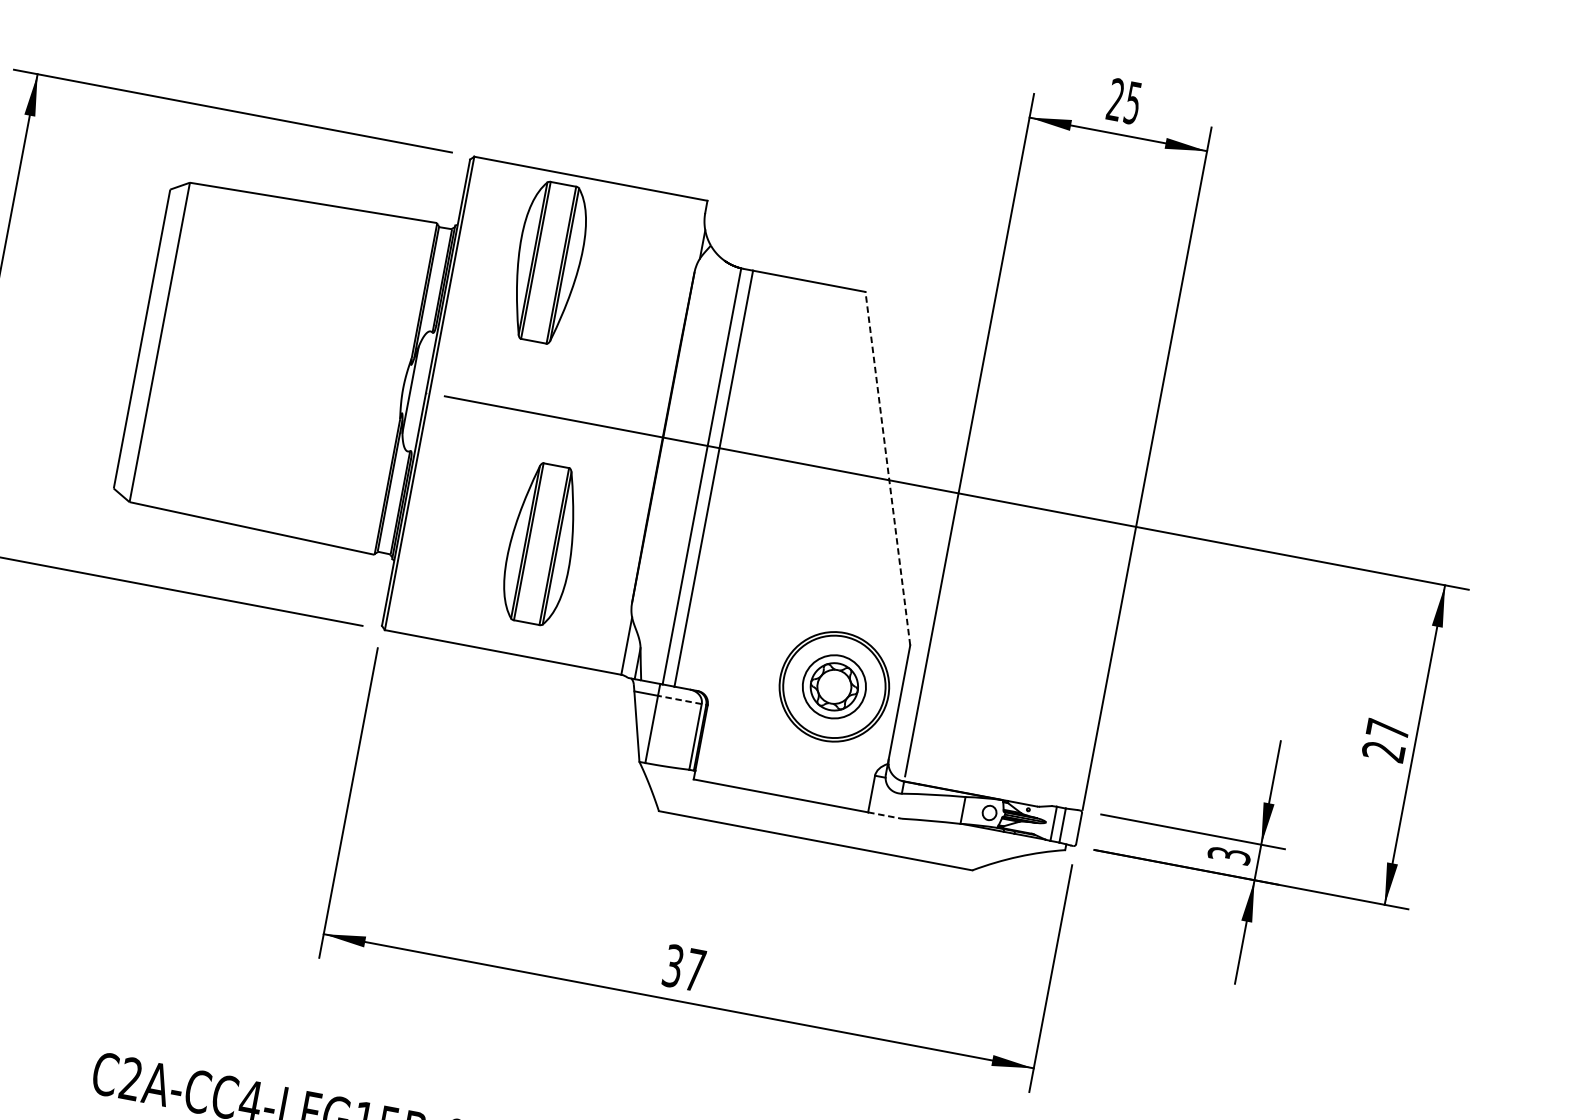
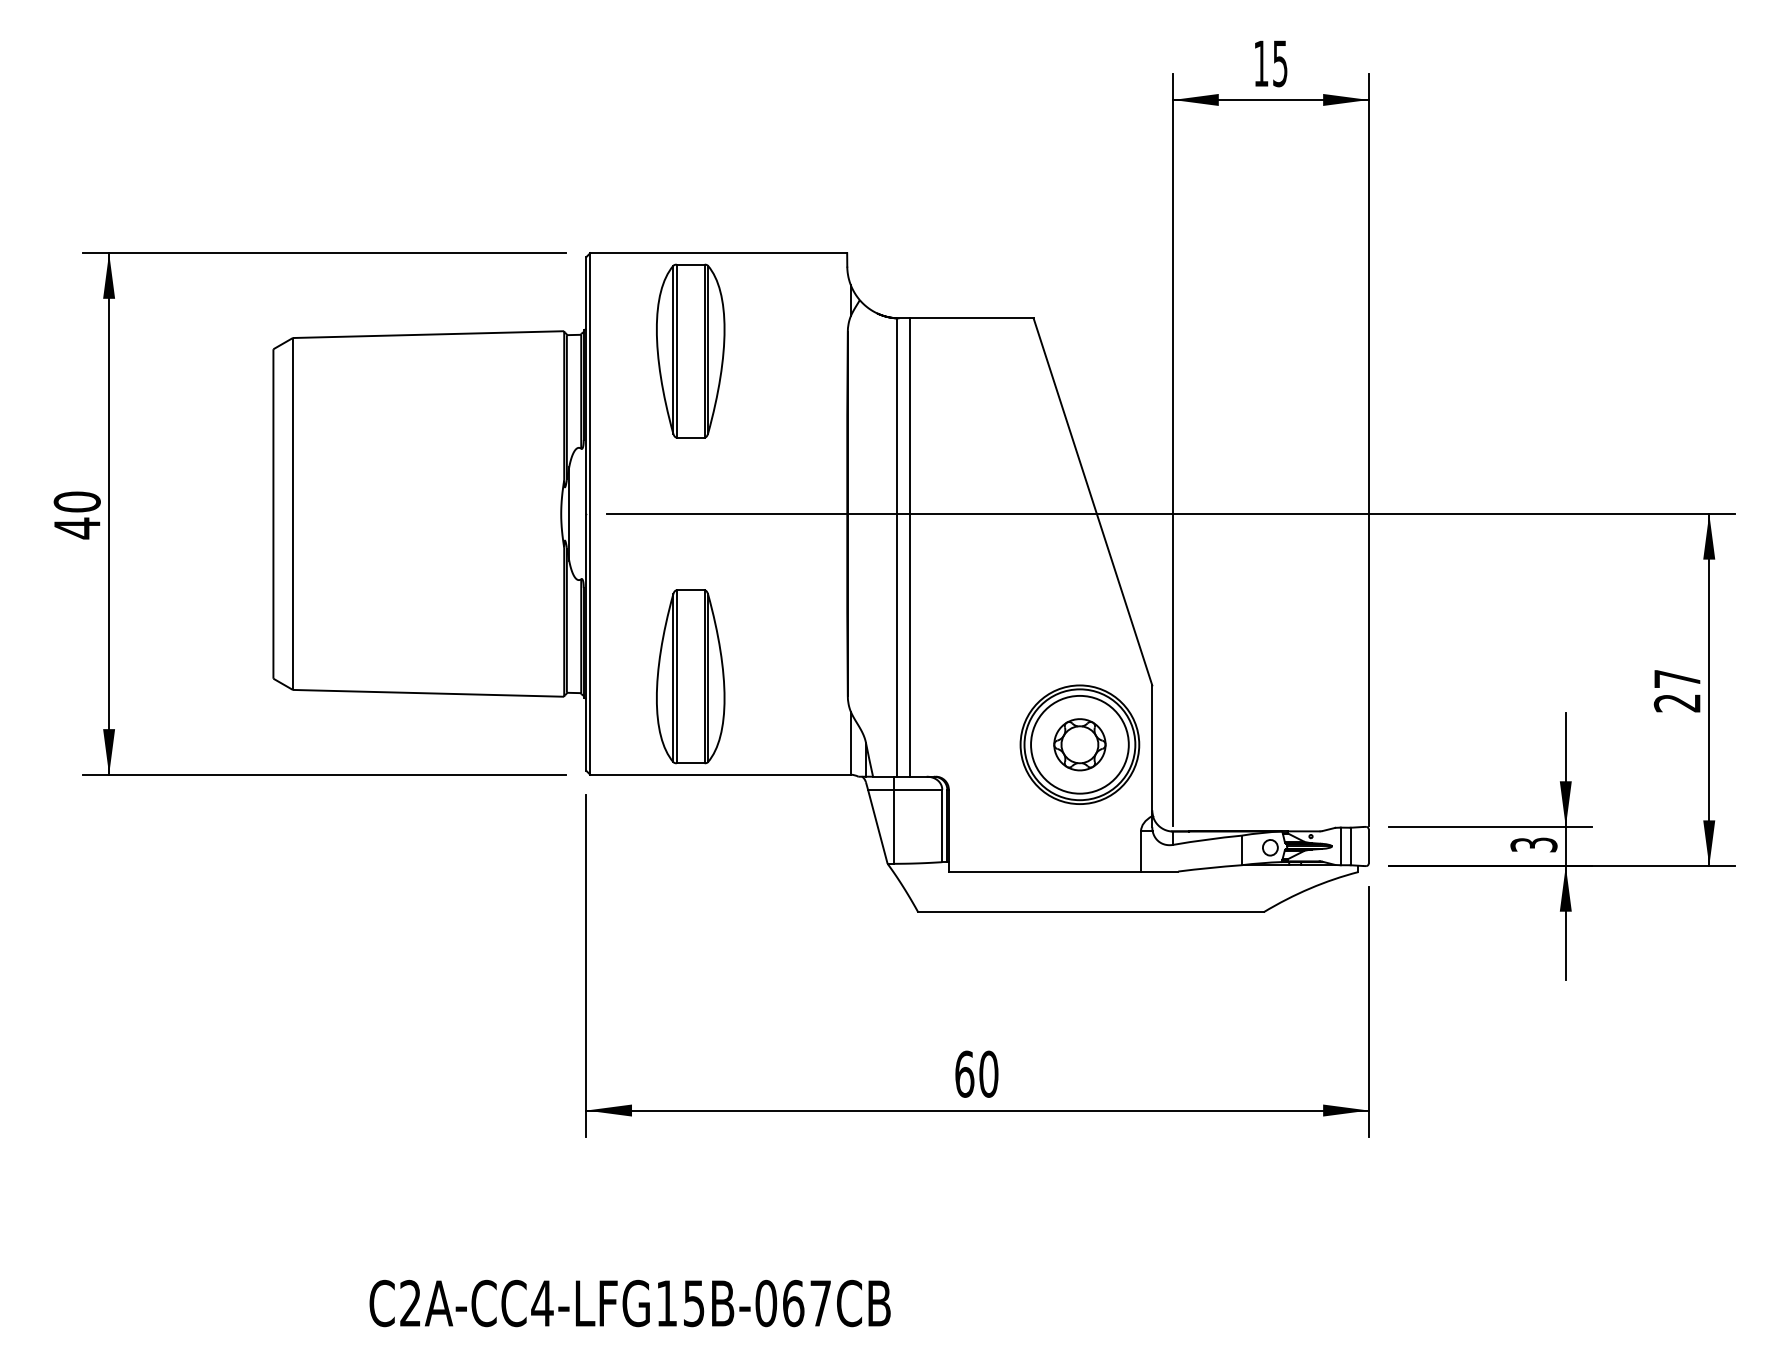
text: (1116, 99) -> (1261, 63), 25 -> 15
line: (887, 468) -> (1092, 501), dashed -> solid
part: (541, 543) -> (690, 676), moved
circle: (834, 686) -> (1079, 744), size x1.43
line: (679, 699) -> (917, 789), dashed -> solid
line: (884, 815) -> (1159, 871), dashed -> solid
text: (684, 967) -> (976, 1073), 37 -> 60

